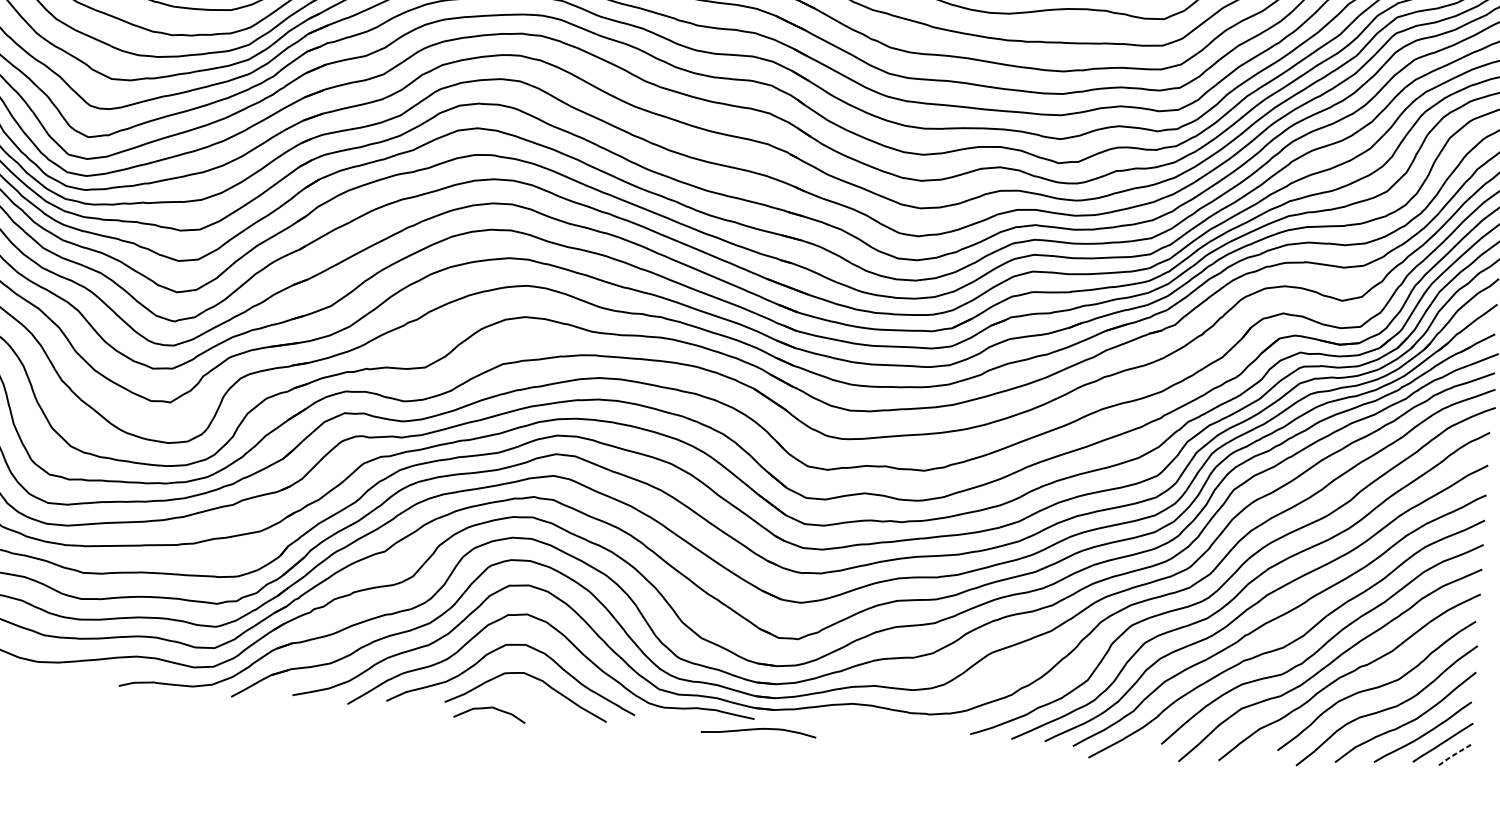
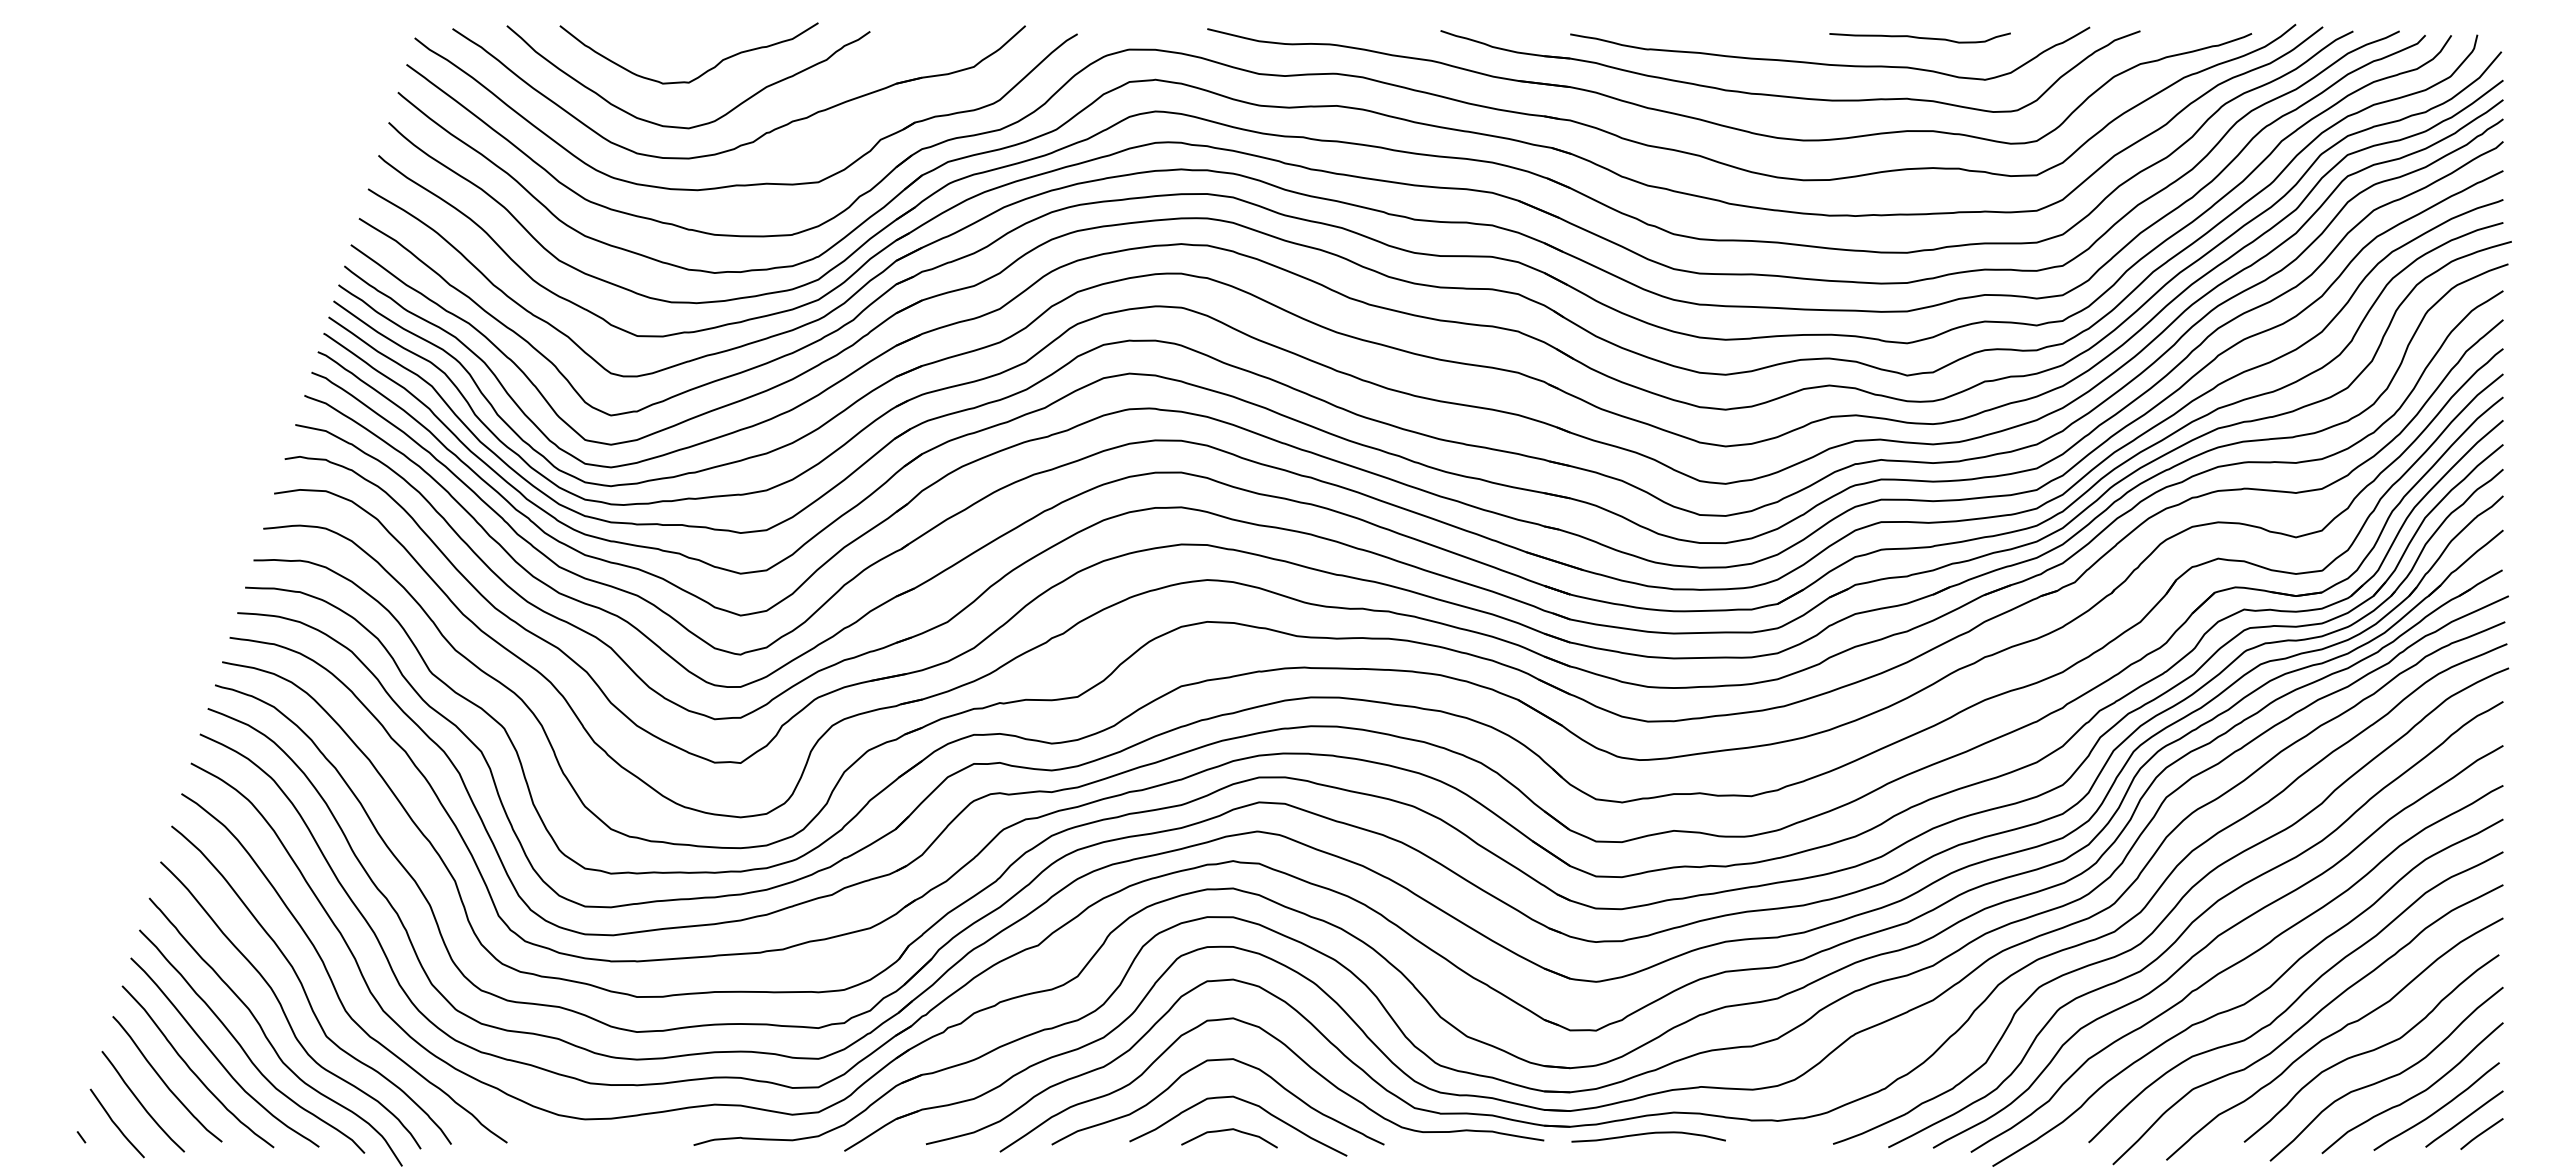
curve: (490, 708) -> (1229, 1130), moved
curve: (758, 729) -> (1648, 1134), moved
line: (1454, 754) -> (2480, 1134), dashed -> solid

